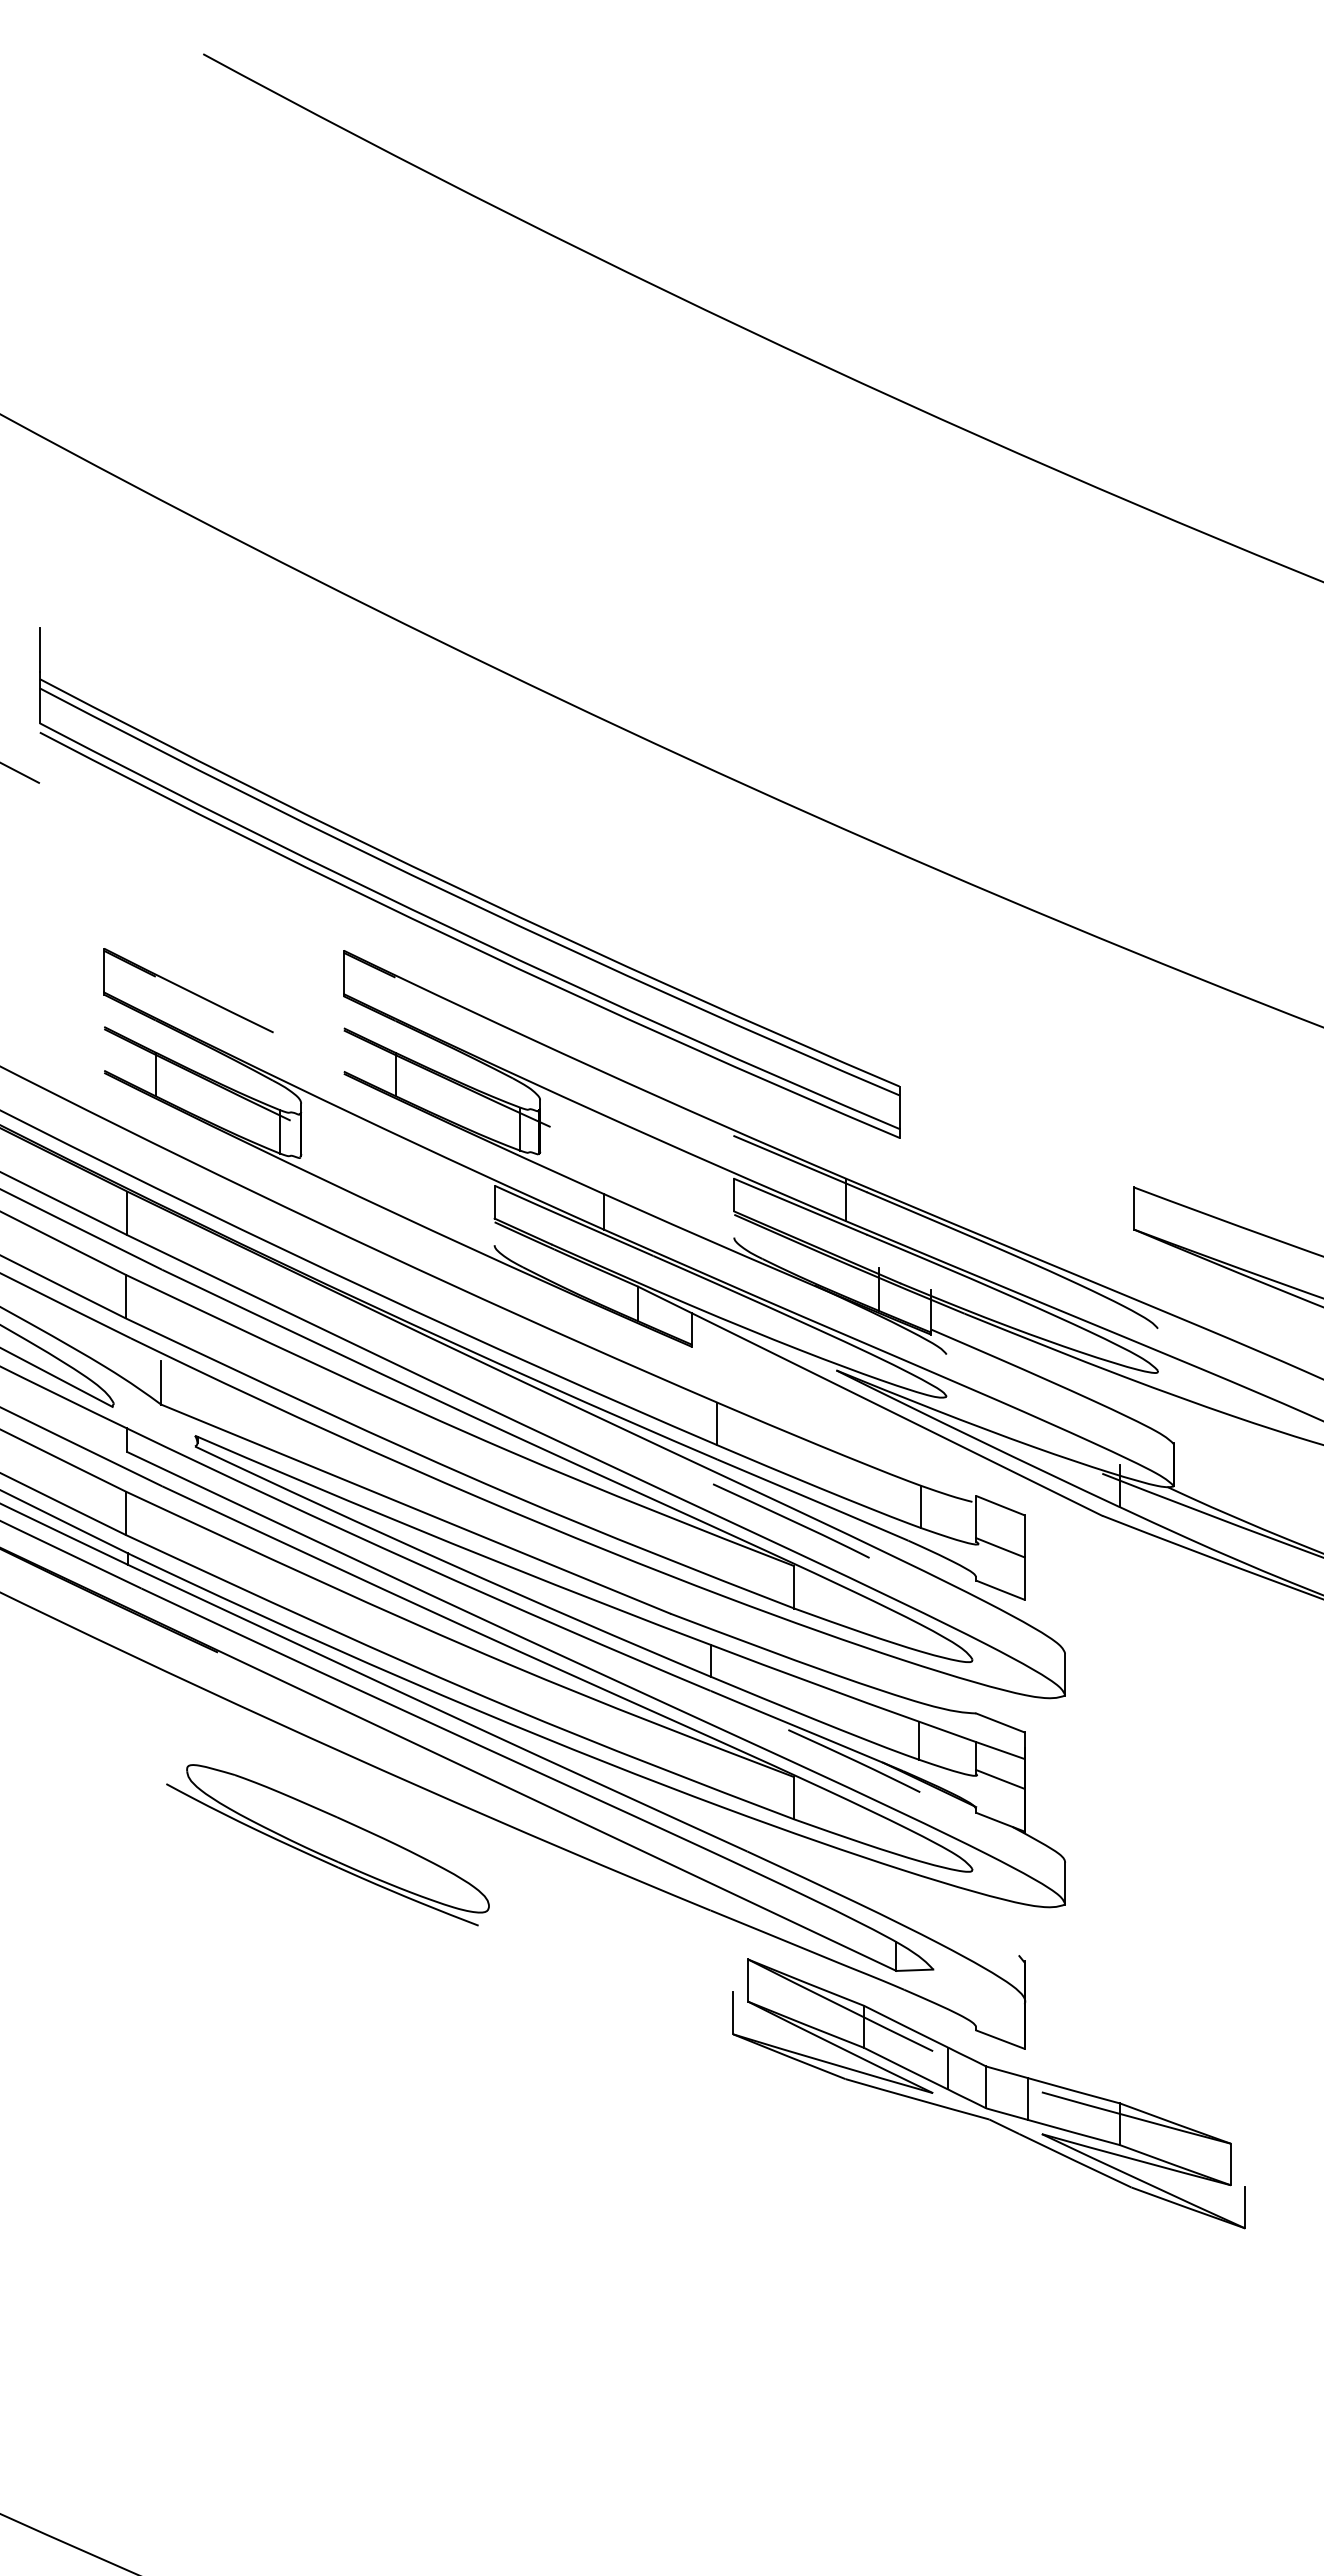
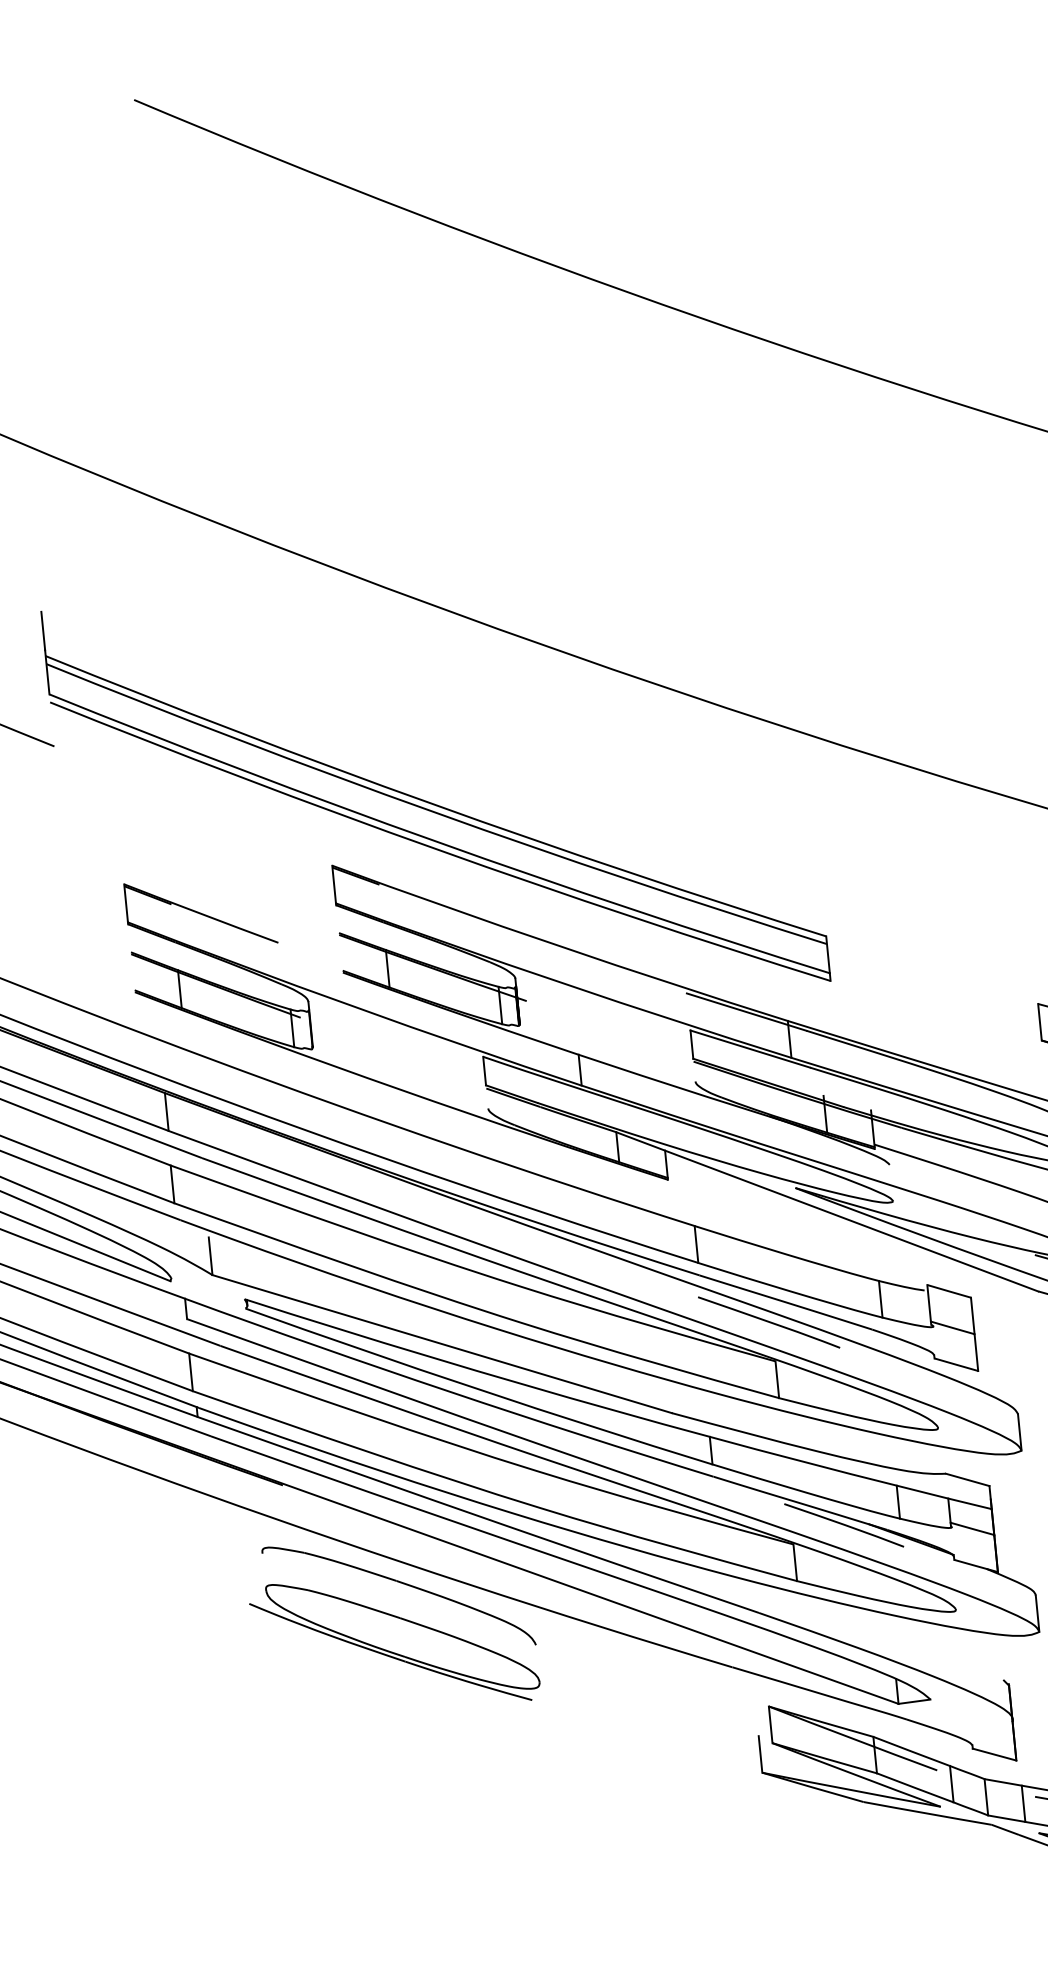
part: (343, 1778) -> (402, 1583), added

